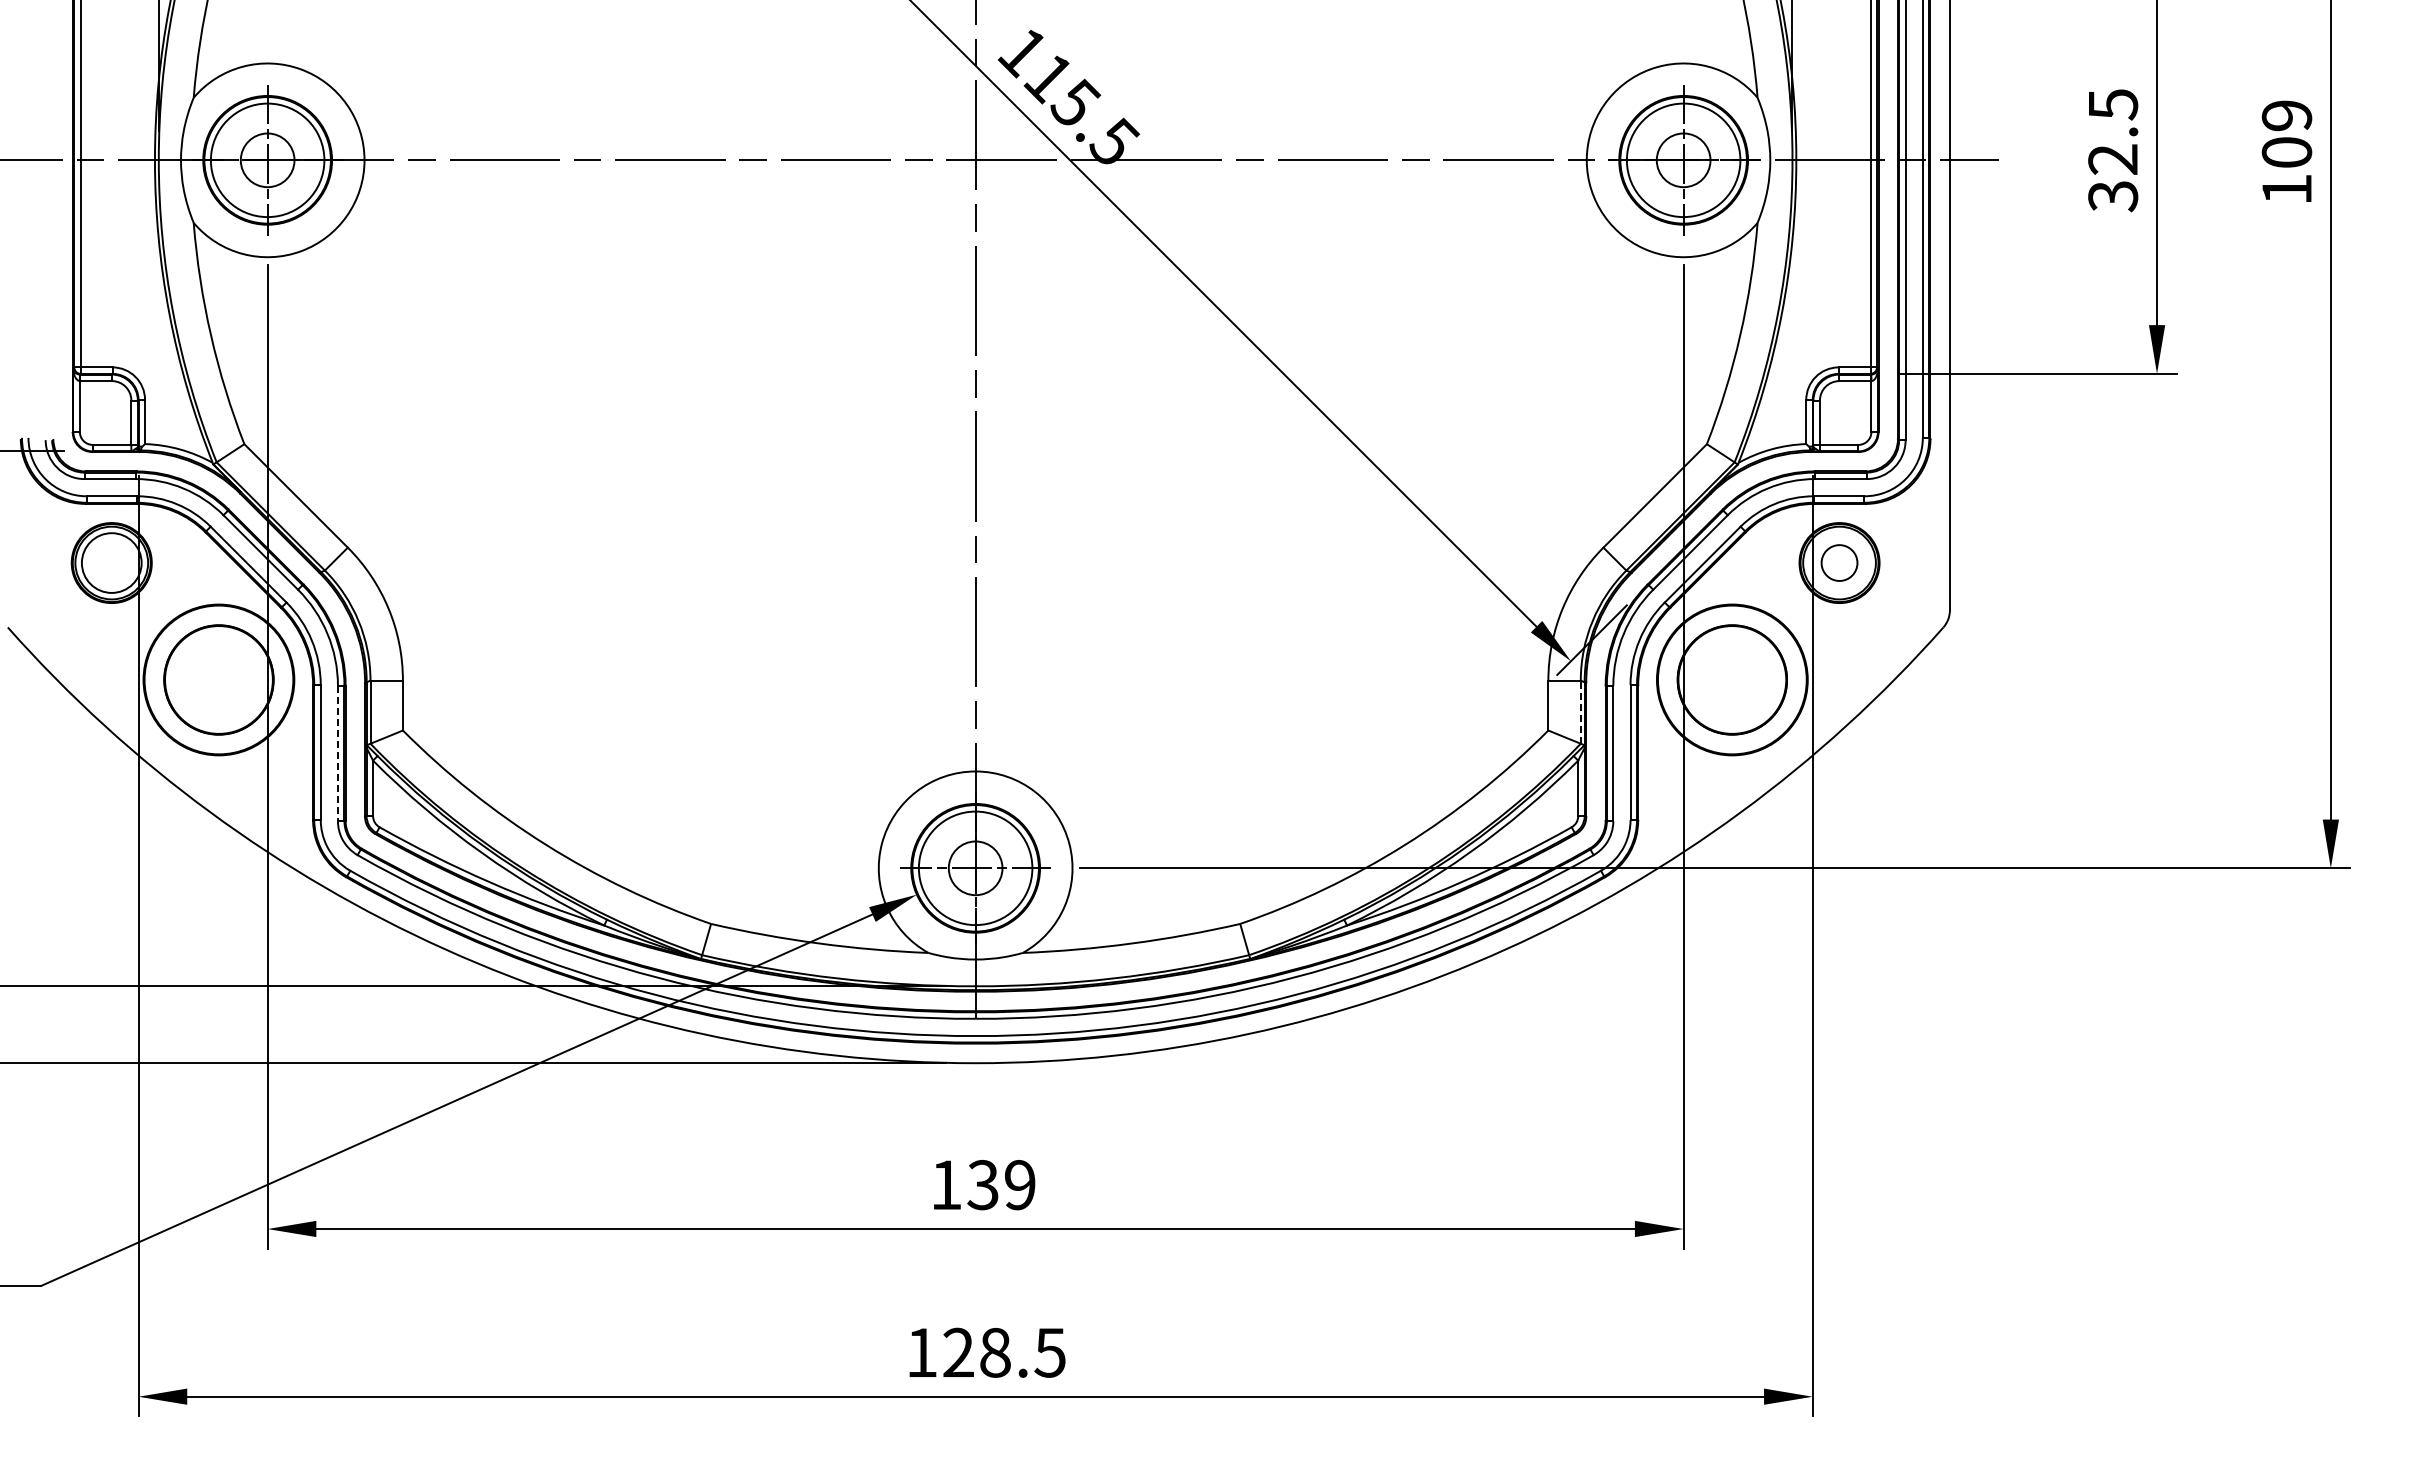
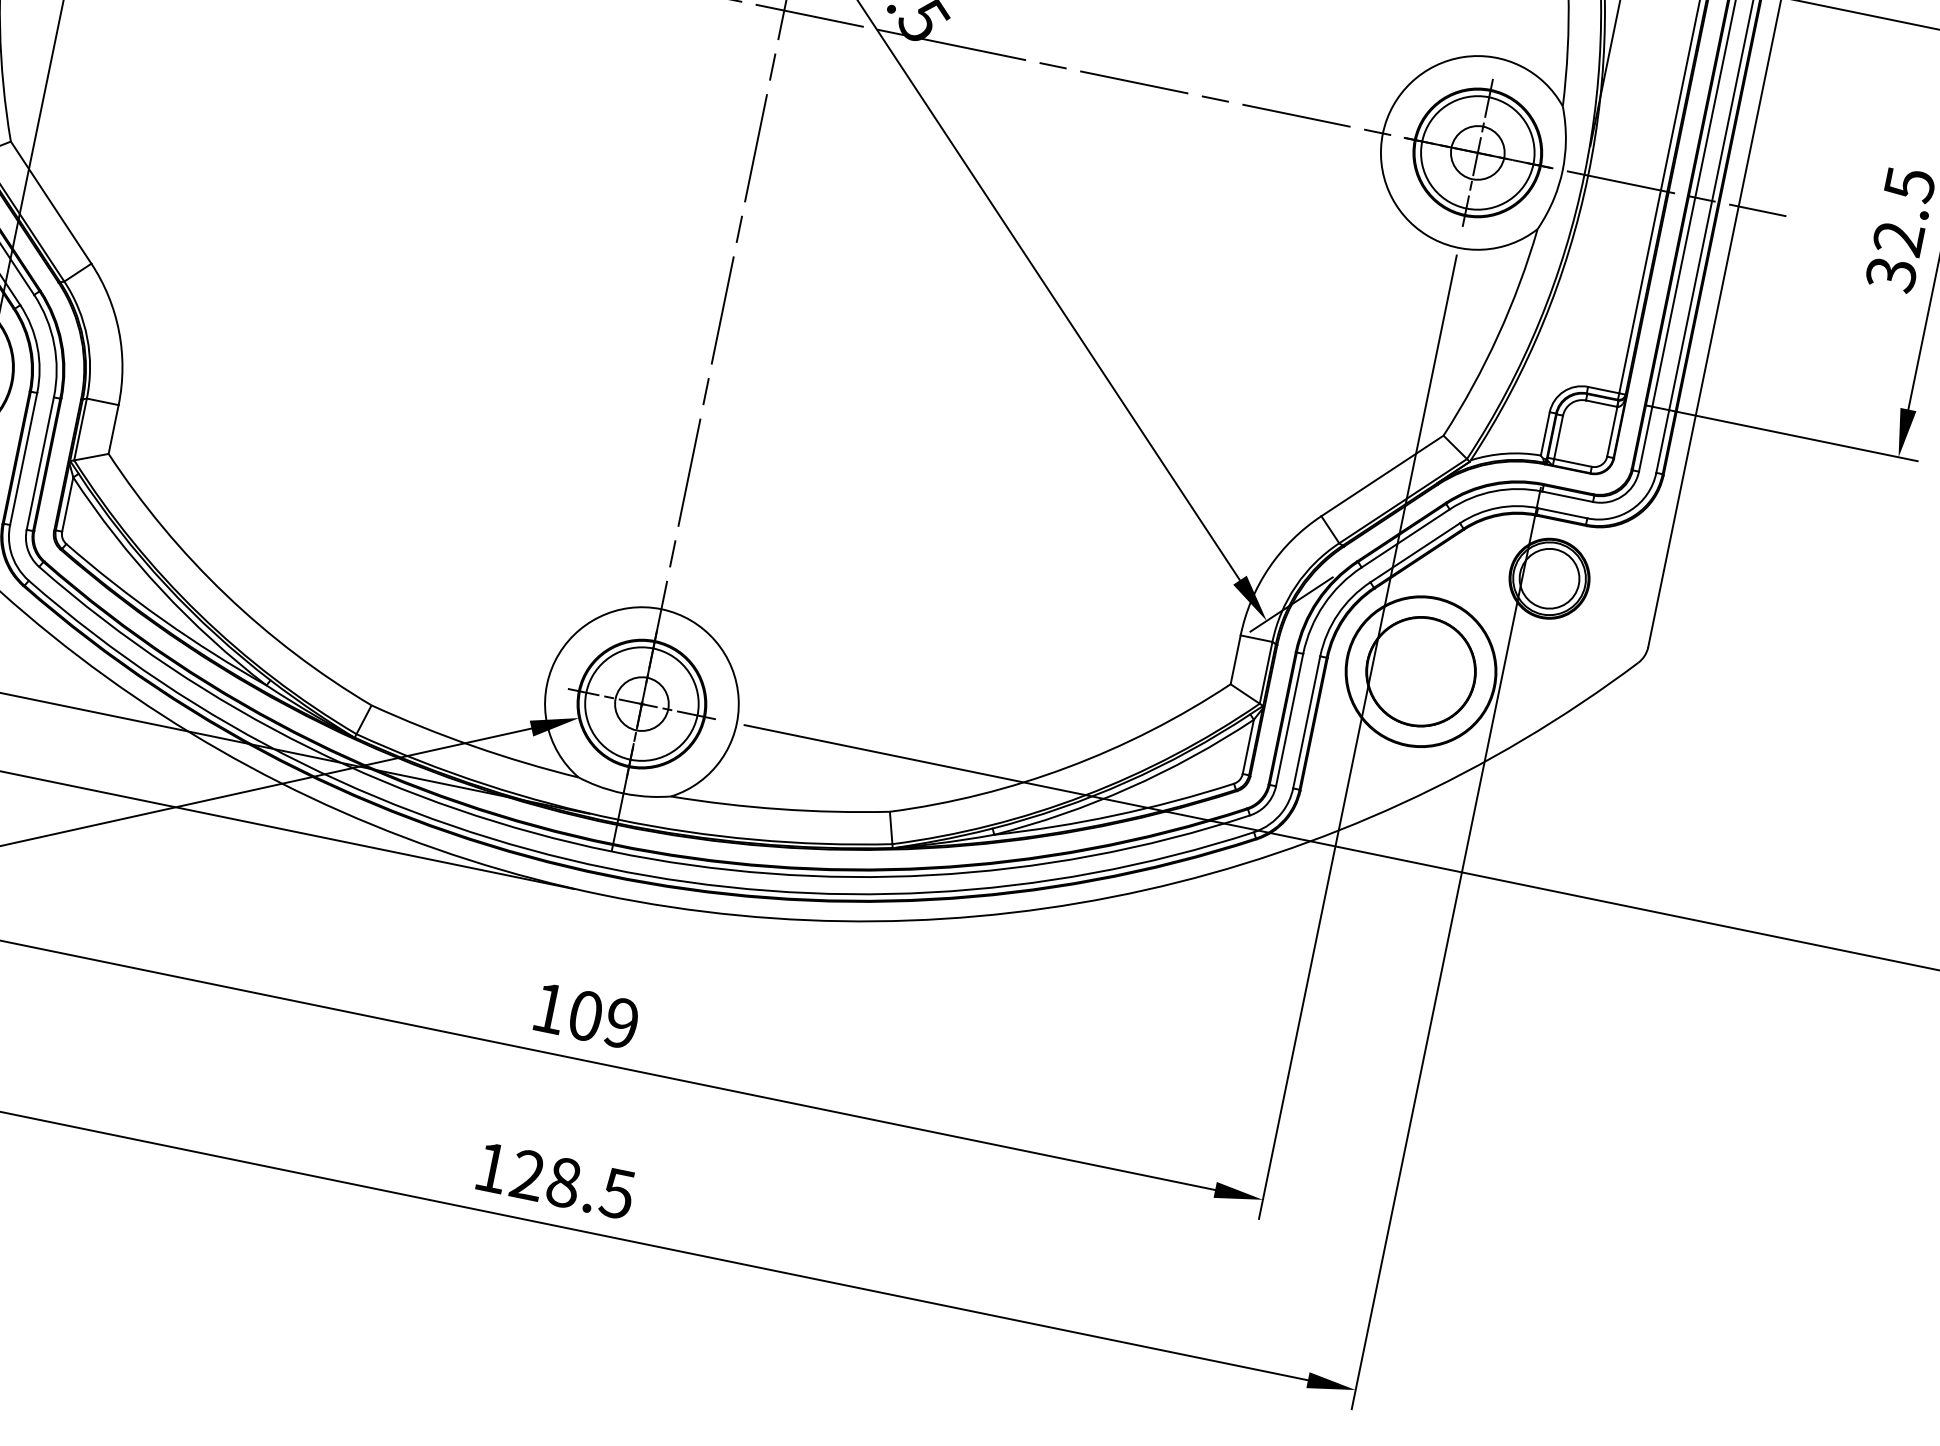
circle: (1839, 562) -> (1549, 578), size x1.67
line: (1580, 712) -> (1265, 673), dashed -> solid
line: (337, 753) -> (39, 463), dashed -> solid
text: (982, 1185) -> (584, 1016), 139 -> 109

